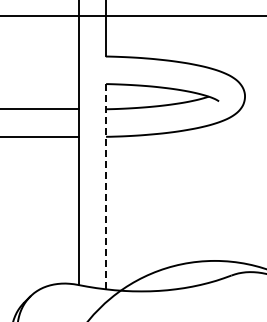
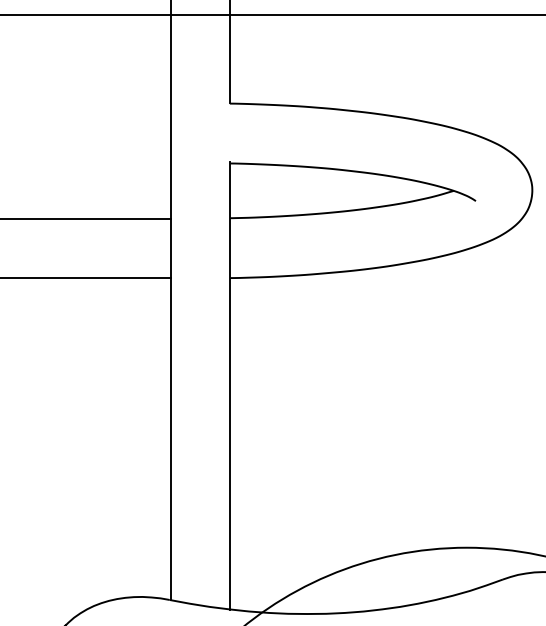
line: (106, 186) -> (231, 386), dashed -> solid

